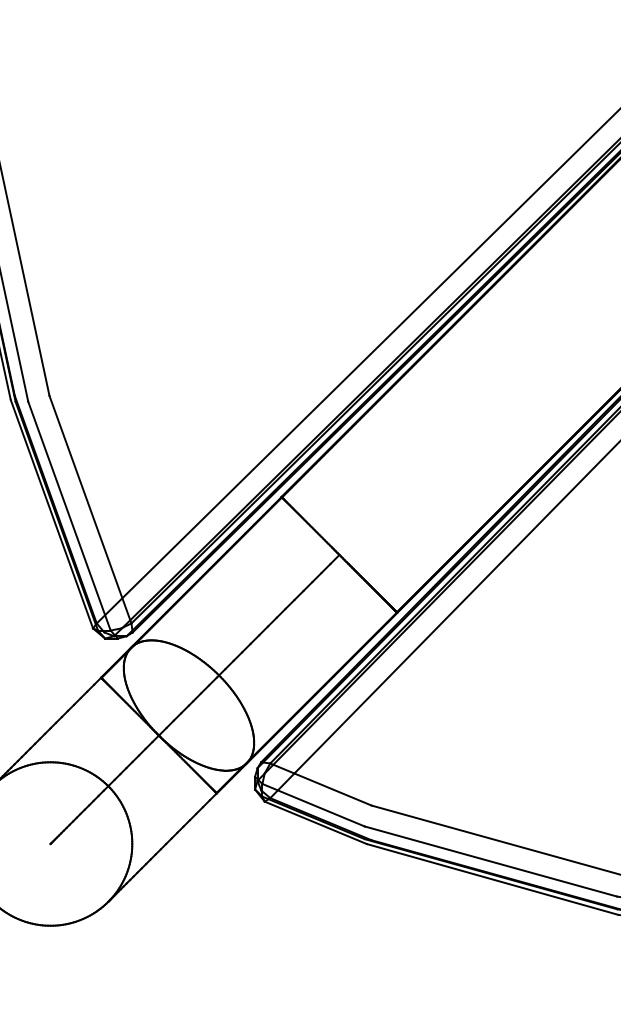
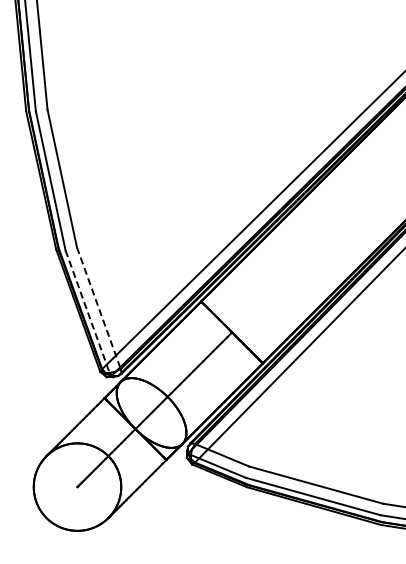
line: (89, 510) -> (98, 308), solid -> dashed
line: (69, 517) -> (87, 312), solid -> dashed

